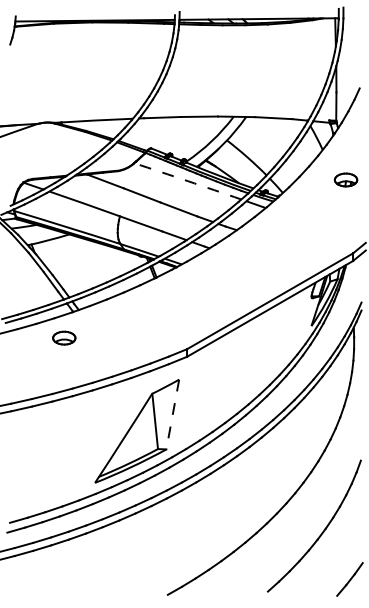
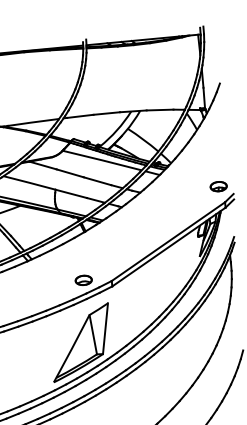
part: (345, 179) -> (218, 186), moved
arc: (187, 181) -> (102, 160), dashed -> solid
part: (64, 337) -> (83, 279), moved
line: (172, 415) -> (105, 329), dashed -> solid

